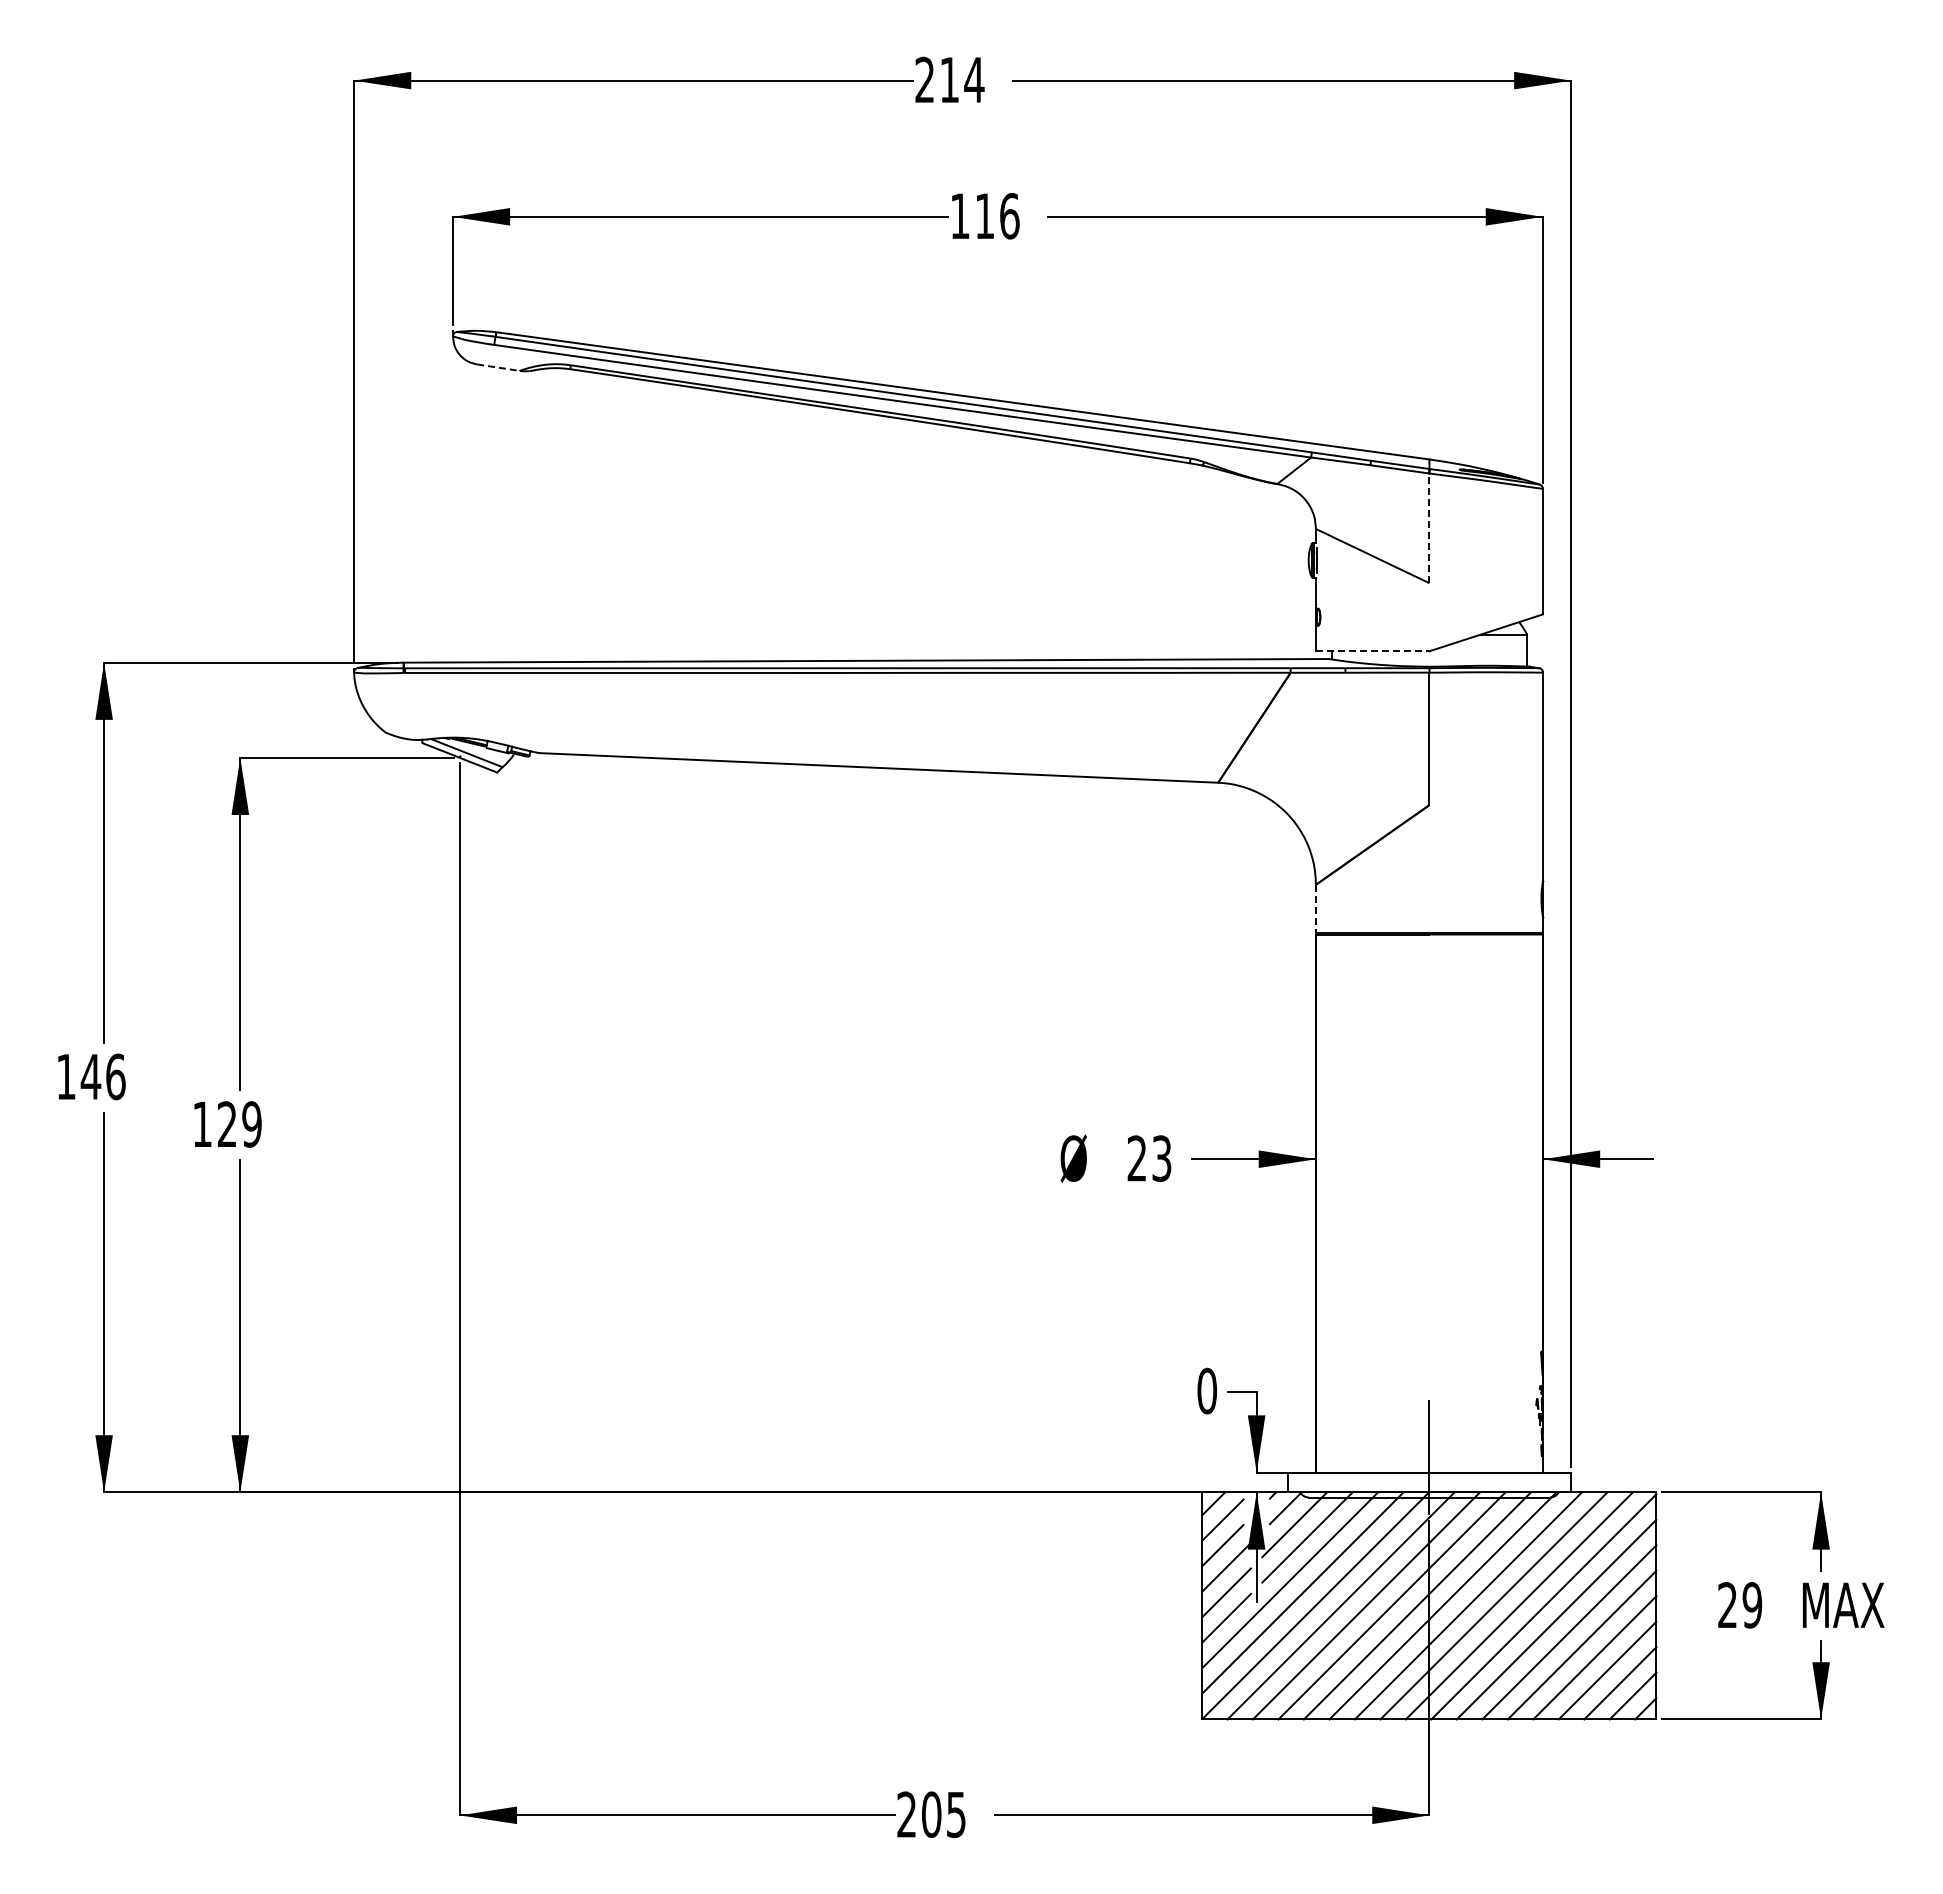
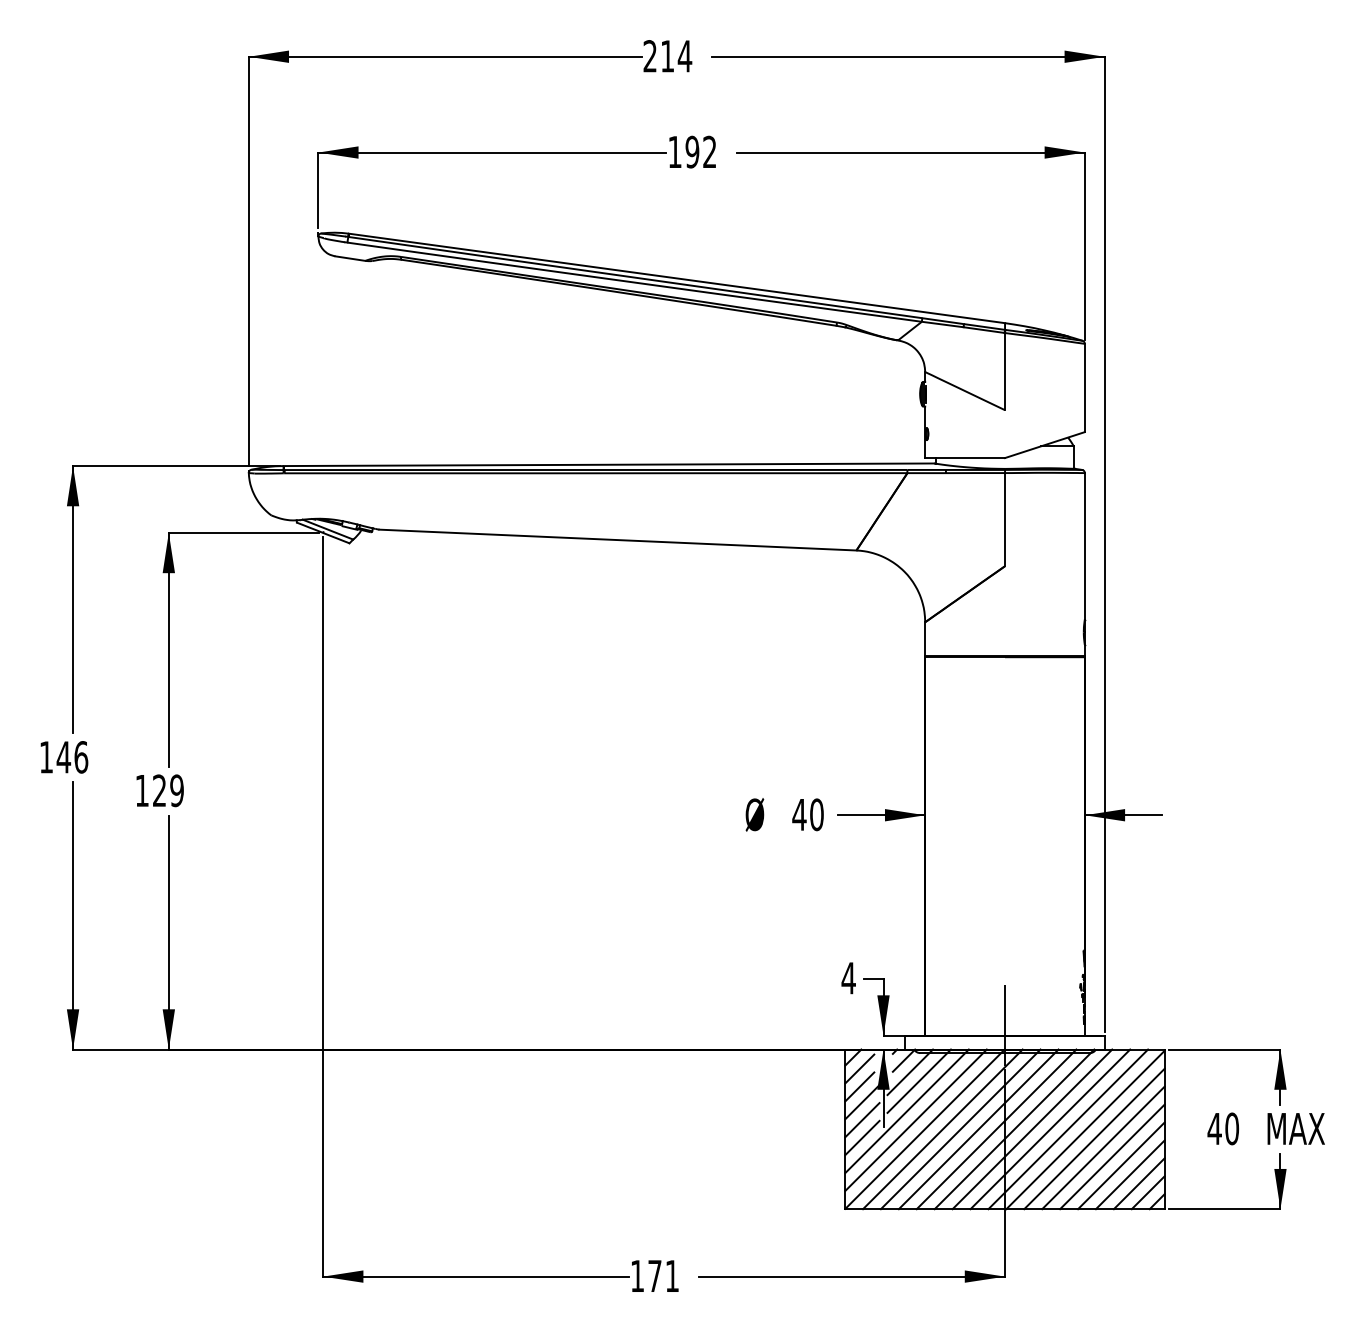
text: (997, 216) -> (701, 152), 116 -> 192
line: (498, 367) -> (350, 258), dashed -> solid
line: (1429, 528) -> (1005, 371), dashed -> solid
line: (1372, 651) -> (964, 458), dashed -> solid
line: (1315, 909) -> (924, 639), dashed -> solid
text: (1148, 1158) -> (807, 814), 23 -> 40
text: (1206, 1390) -> (848, 977), 0 -> 4
text: (1739, 1605) -> (1223, 1129), 29 -> 40
text: (931, 1814) -> (654, 1276), 205 -> 171

